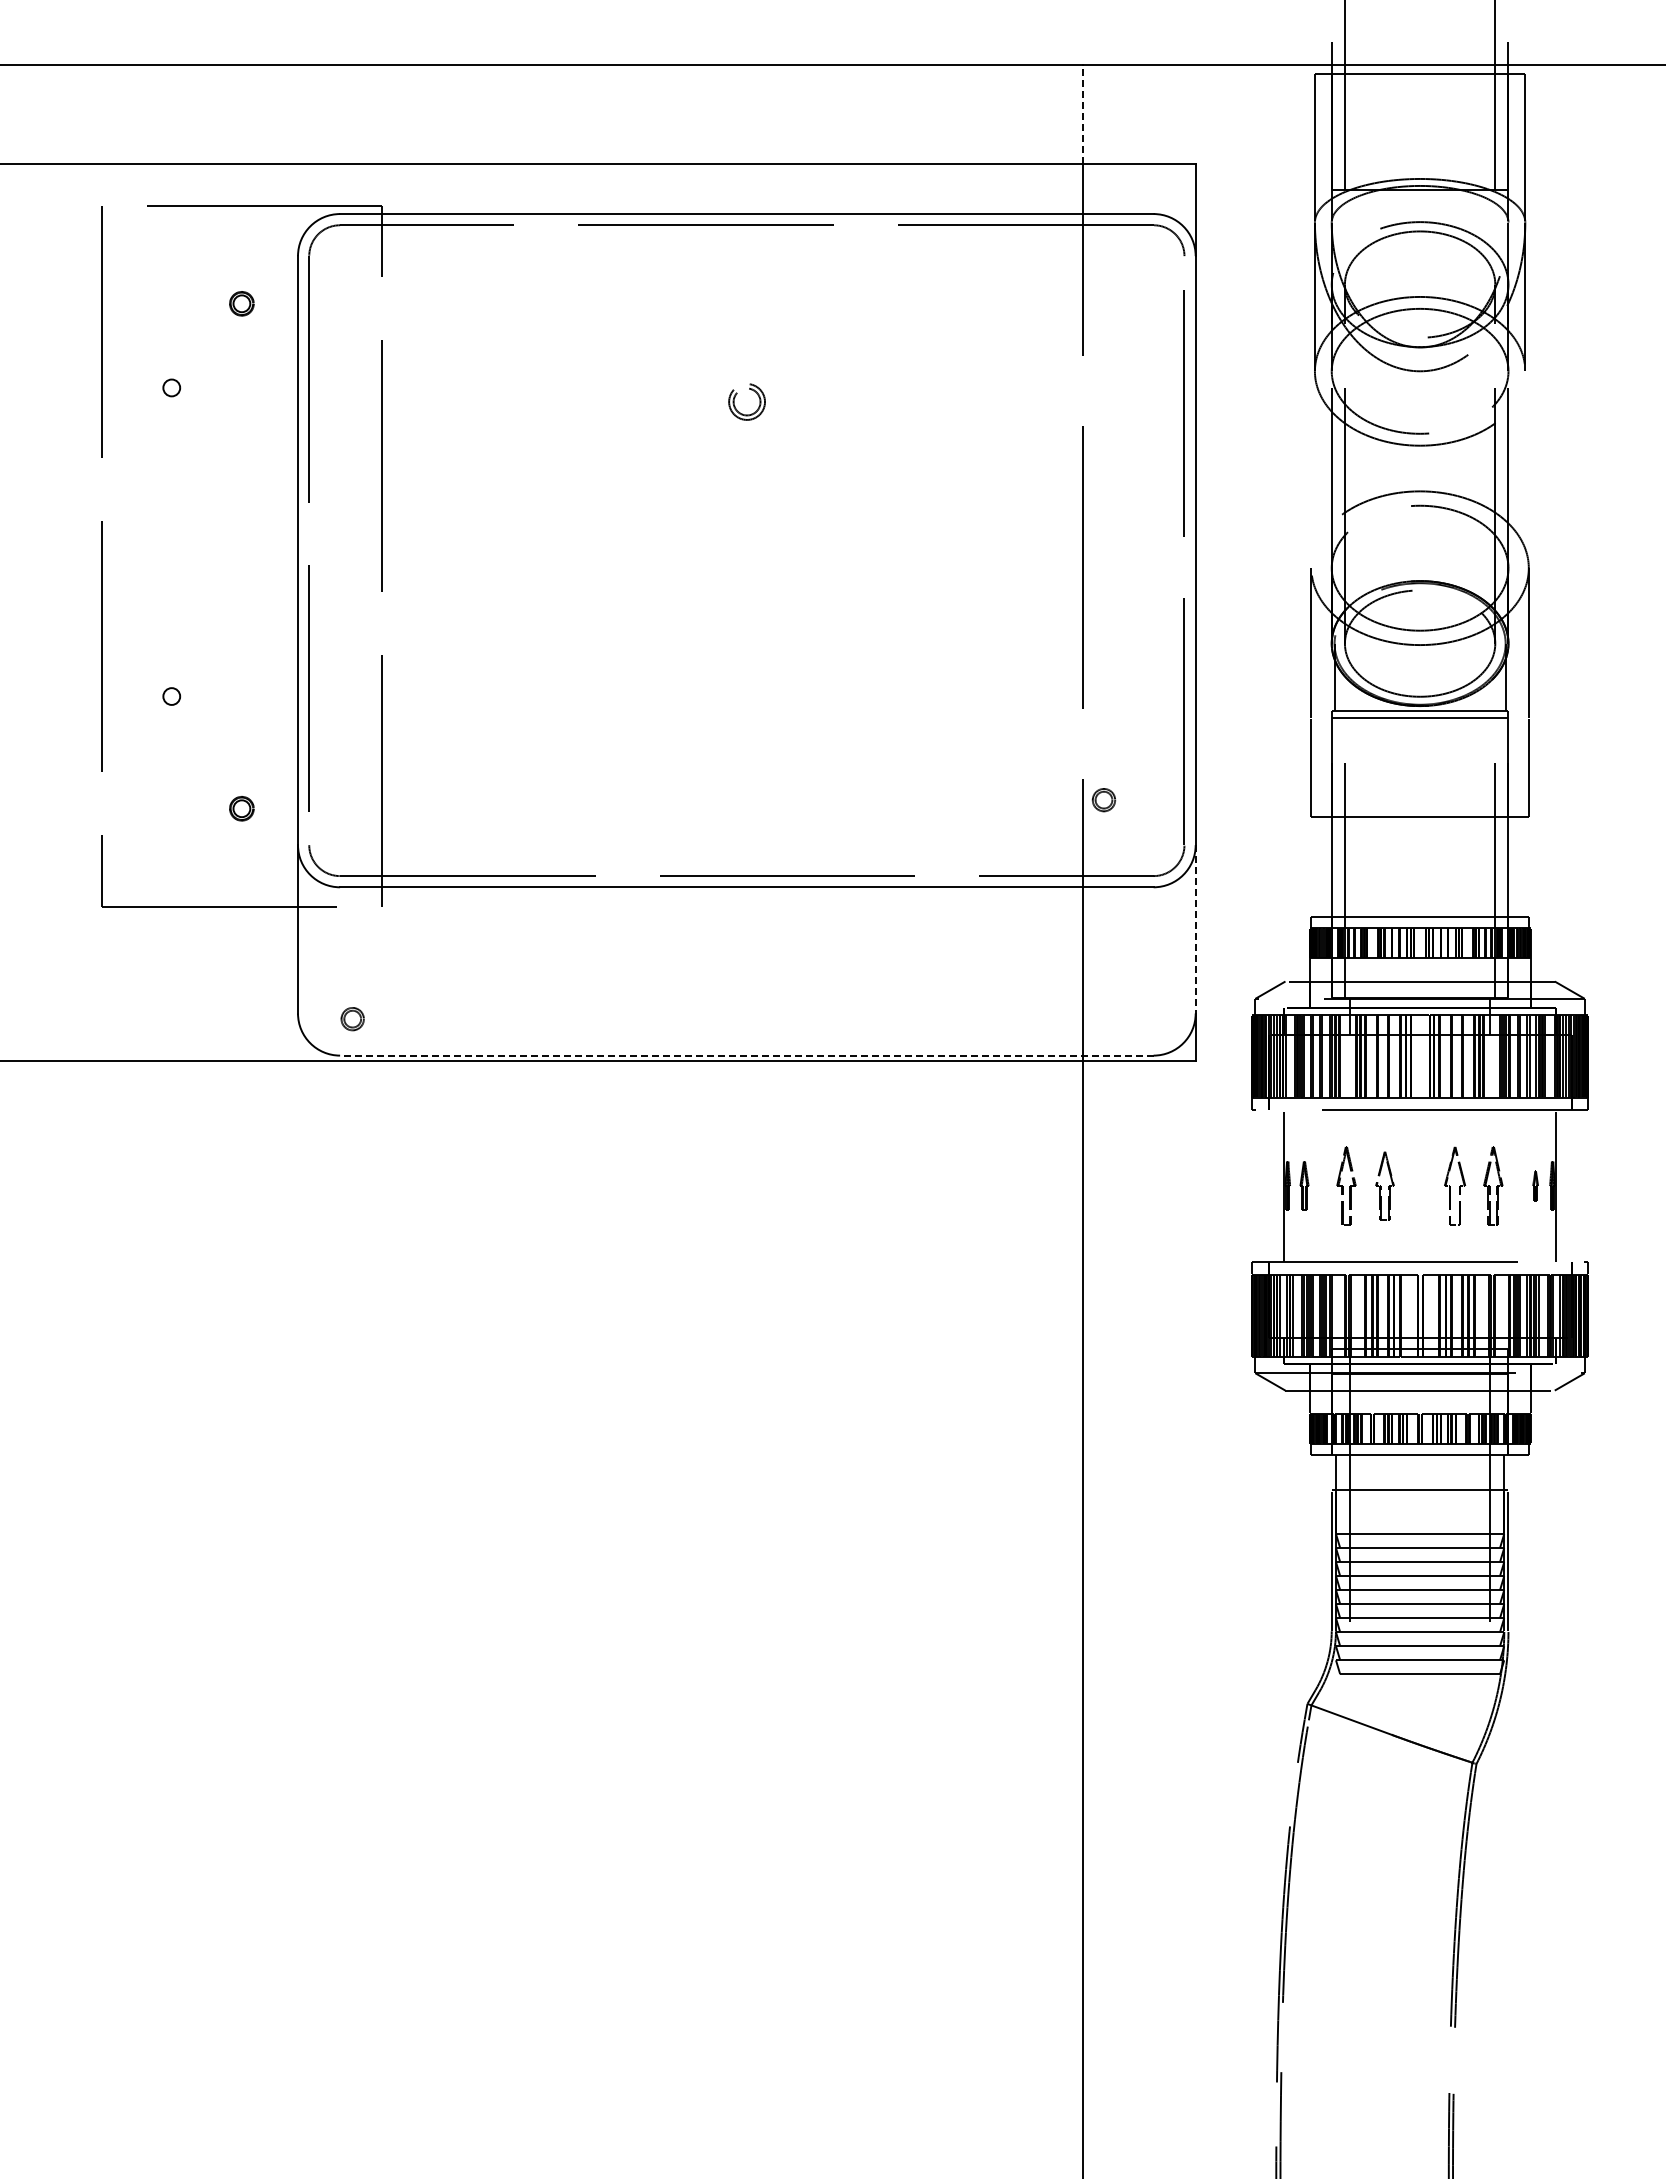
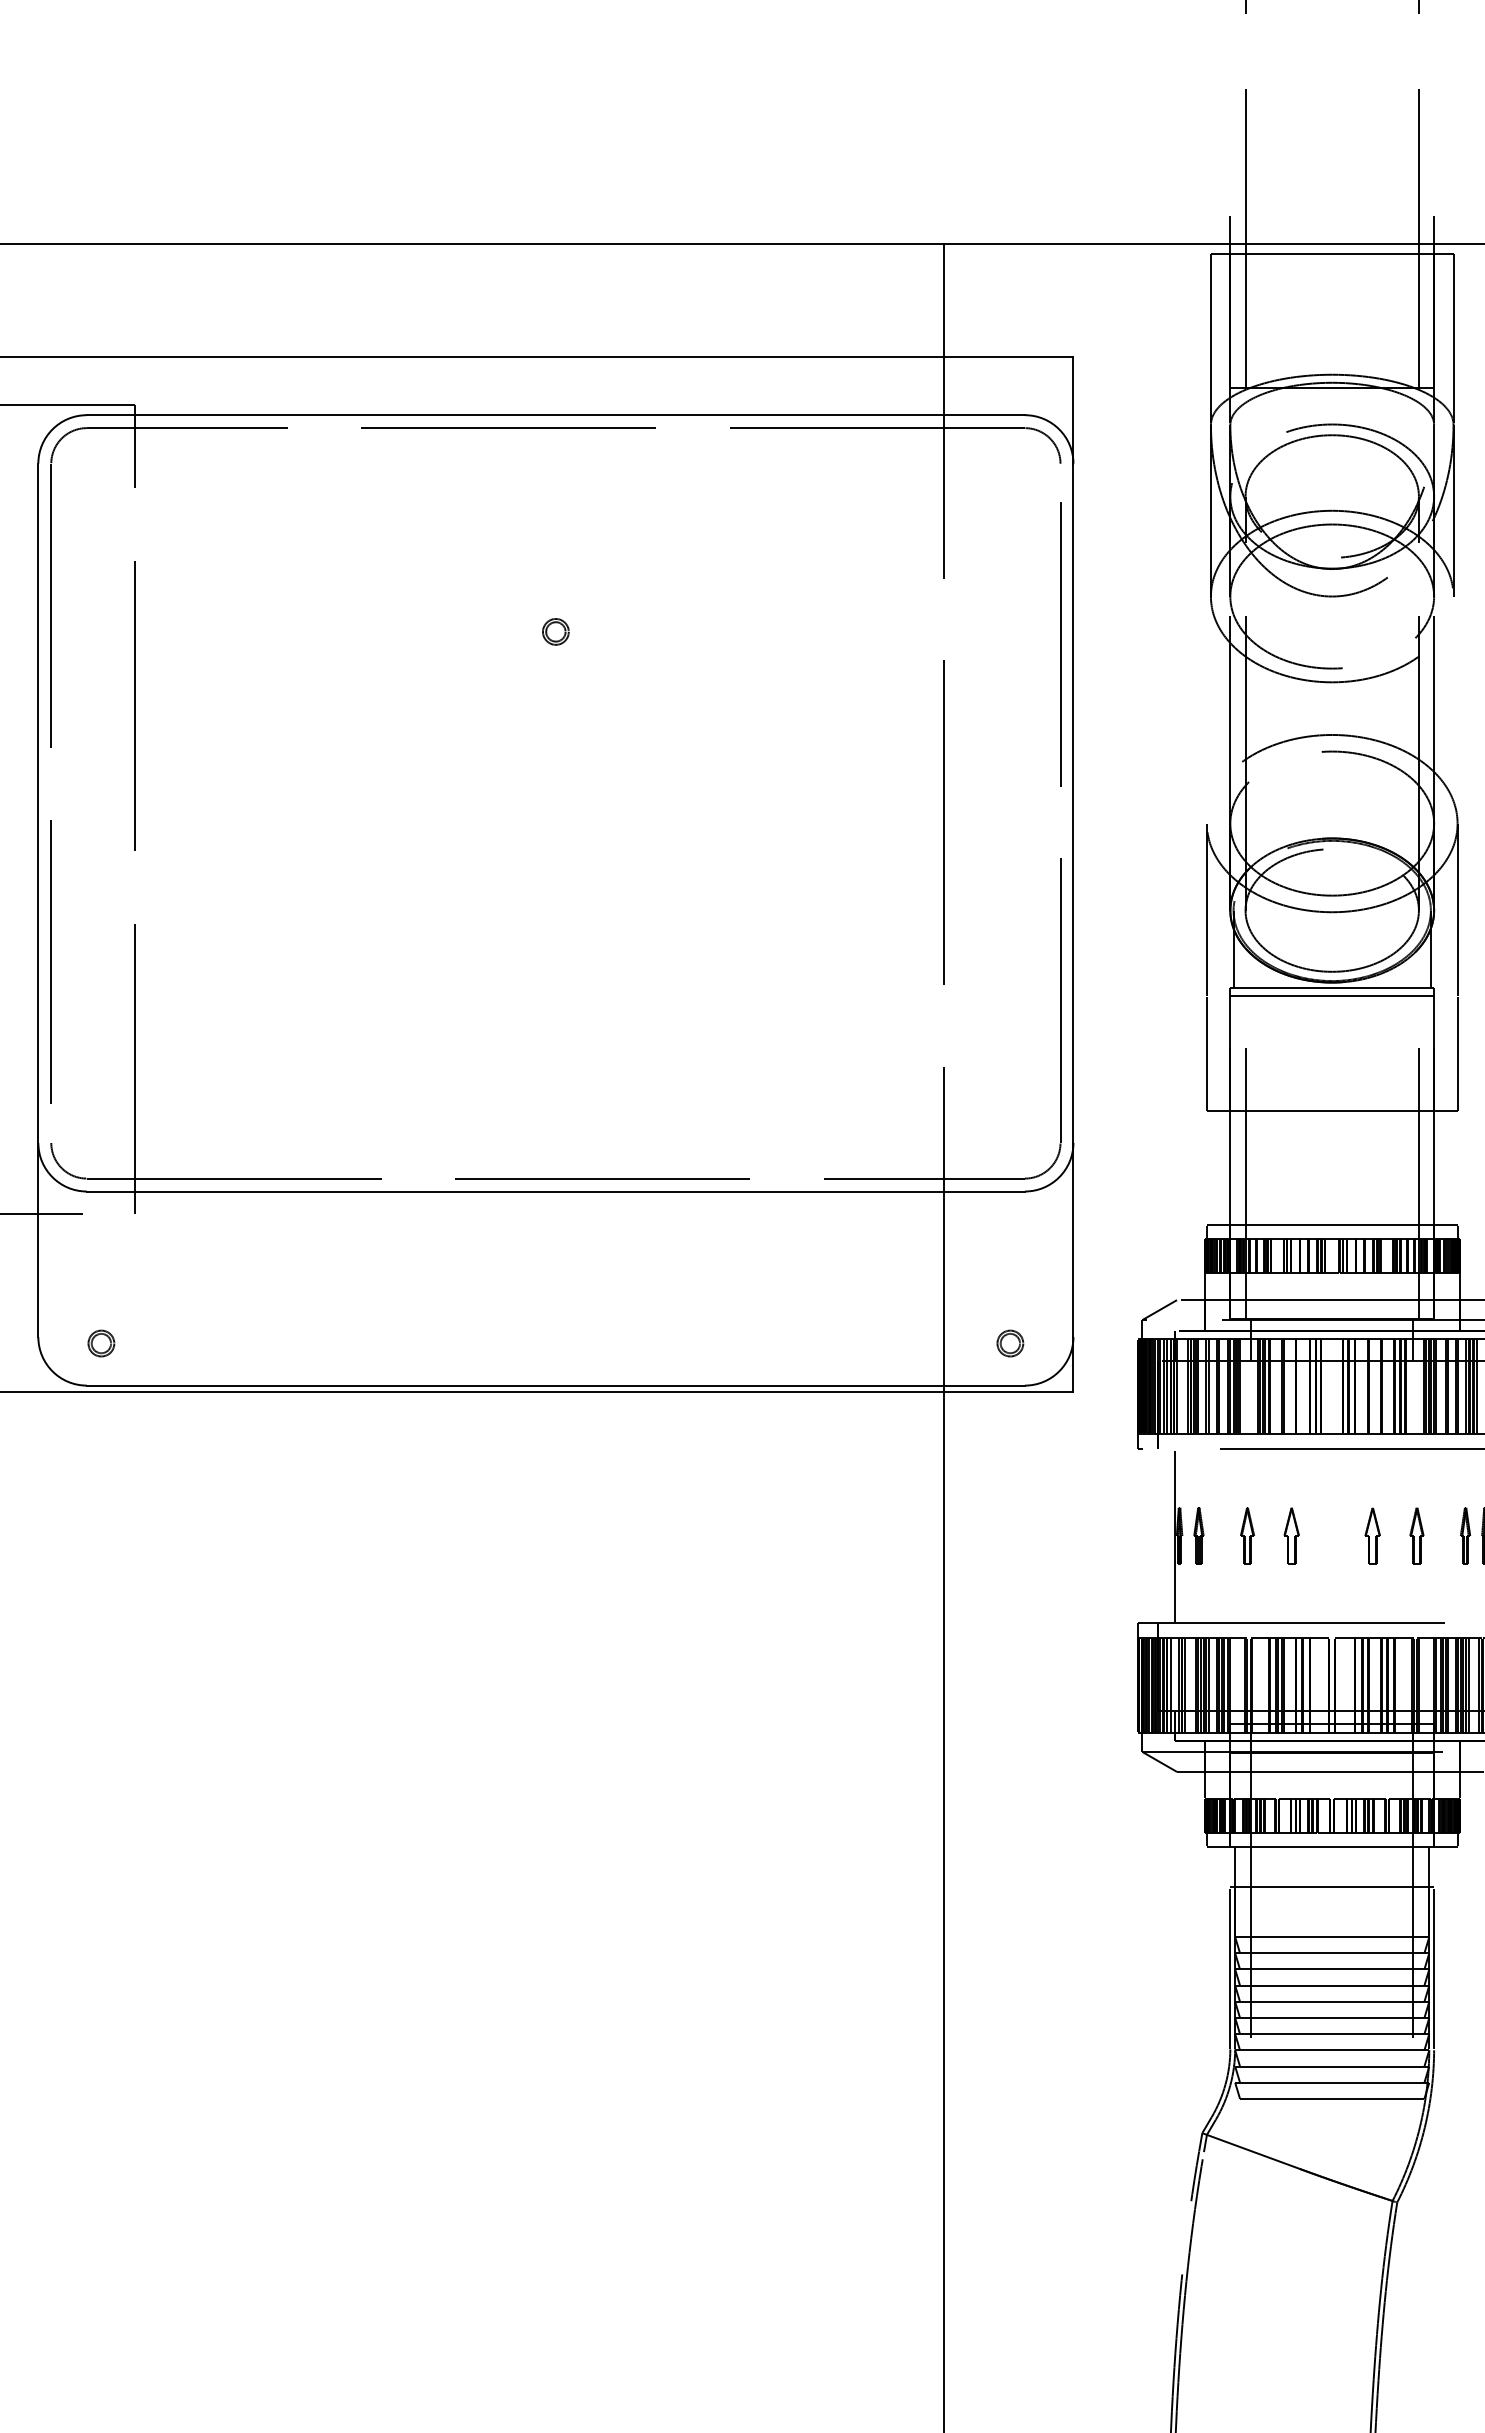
line: (1083, 113) -> (944, 299), dashed -> solid
part: (746, 401) -> (555, 631), size x0.62
part: (1103, 800) -> (1009, 1343), moved
line: (1195, 929) -> (1073, 1240), dashed -> solid
line: (746, 1055) -> (555, 1385), dashed -> solid
part: (1346, 1185) -> (1247, 1535), size x0.62
part: (1384, 1185) -> (1291, 1535), size x0.71
part: (1455, 1185) -> (1373, 1535), size x0.62
part: (1493, 1185) -> (1416, 1535), size x0.62
part: (1535, 1185) -> (1465, 1535), size x1.67

